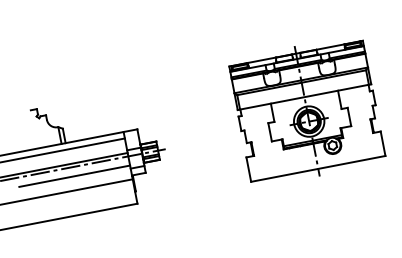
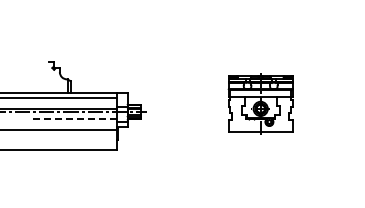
part: (306, 110) -> (260, 103), size x0.6
line: (74, 176) -> (72, 119), solid -> dashed

